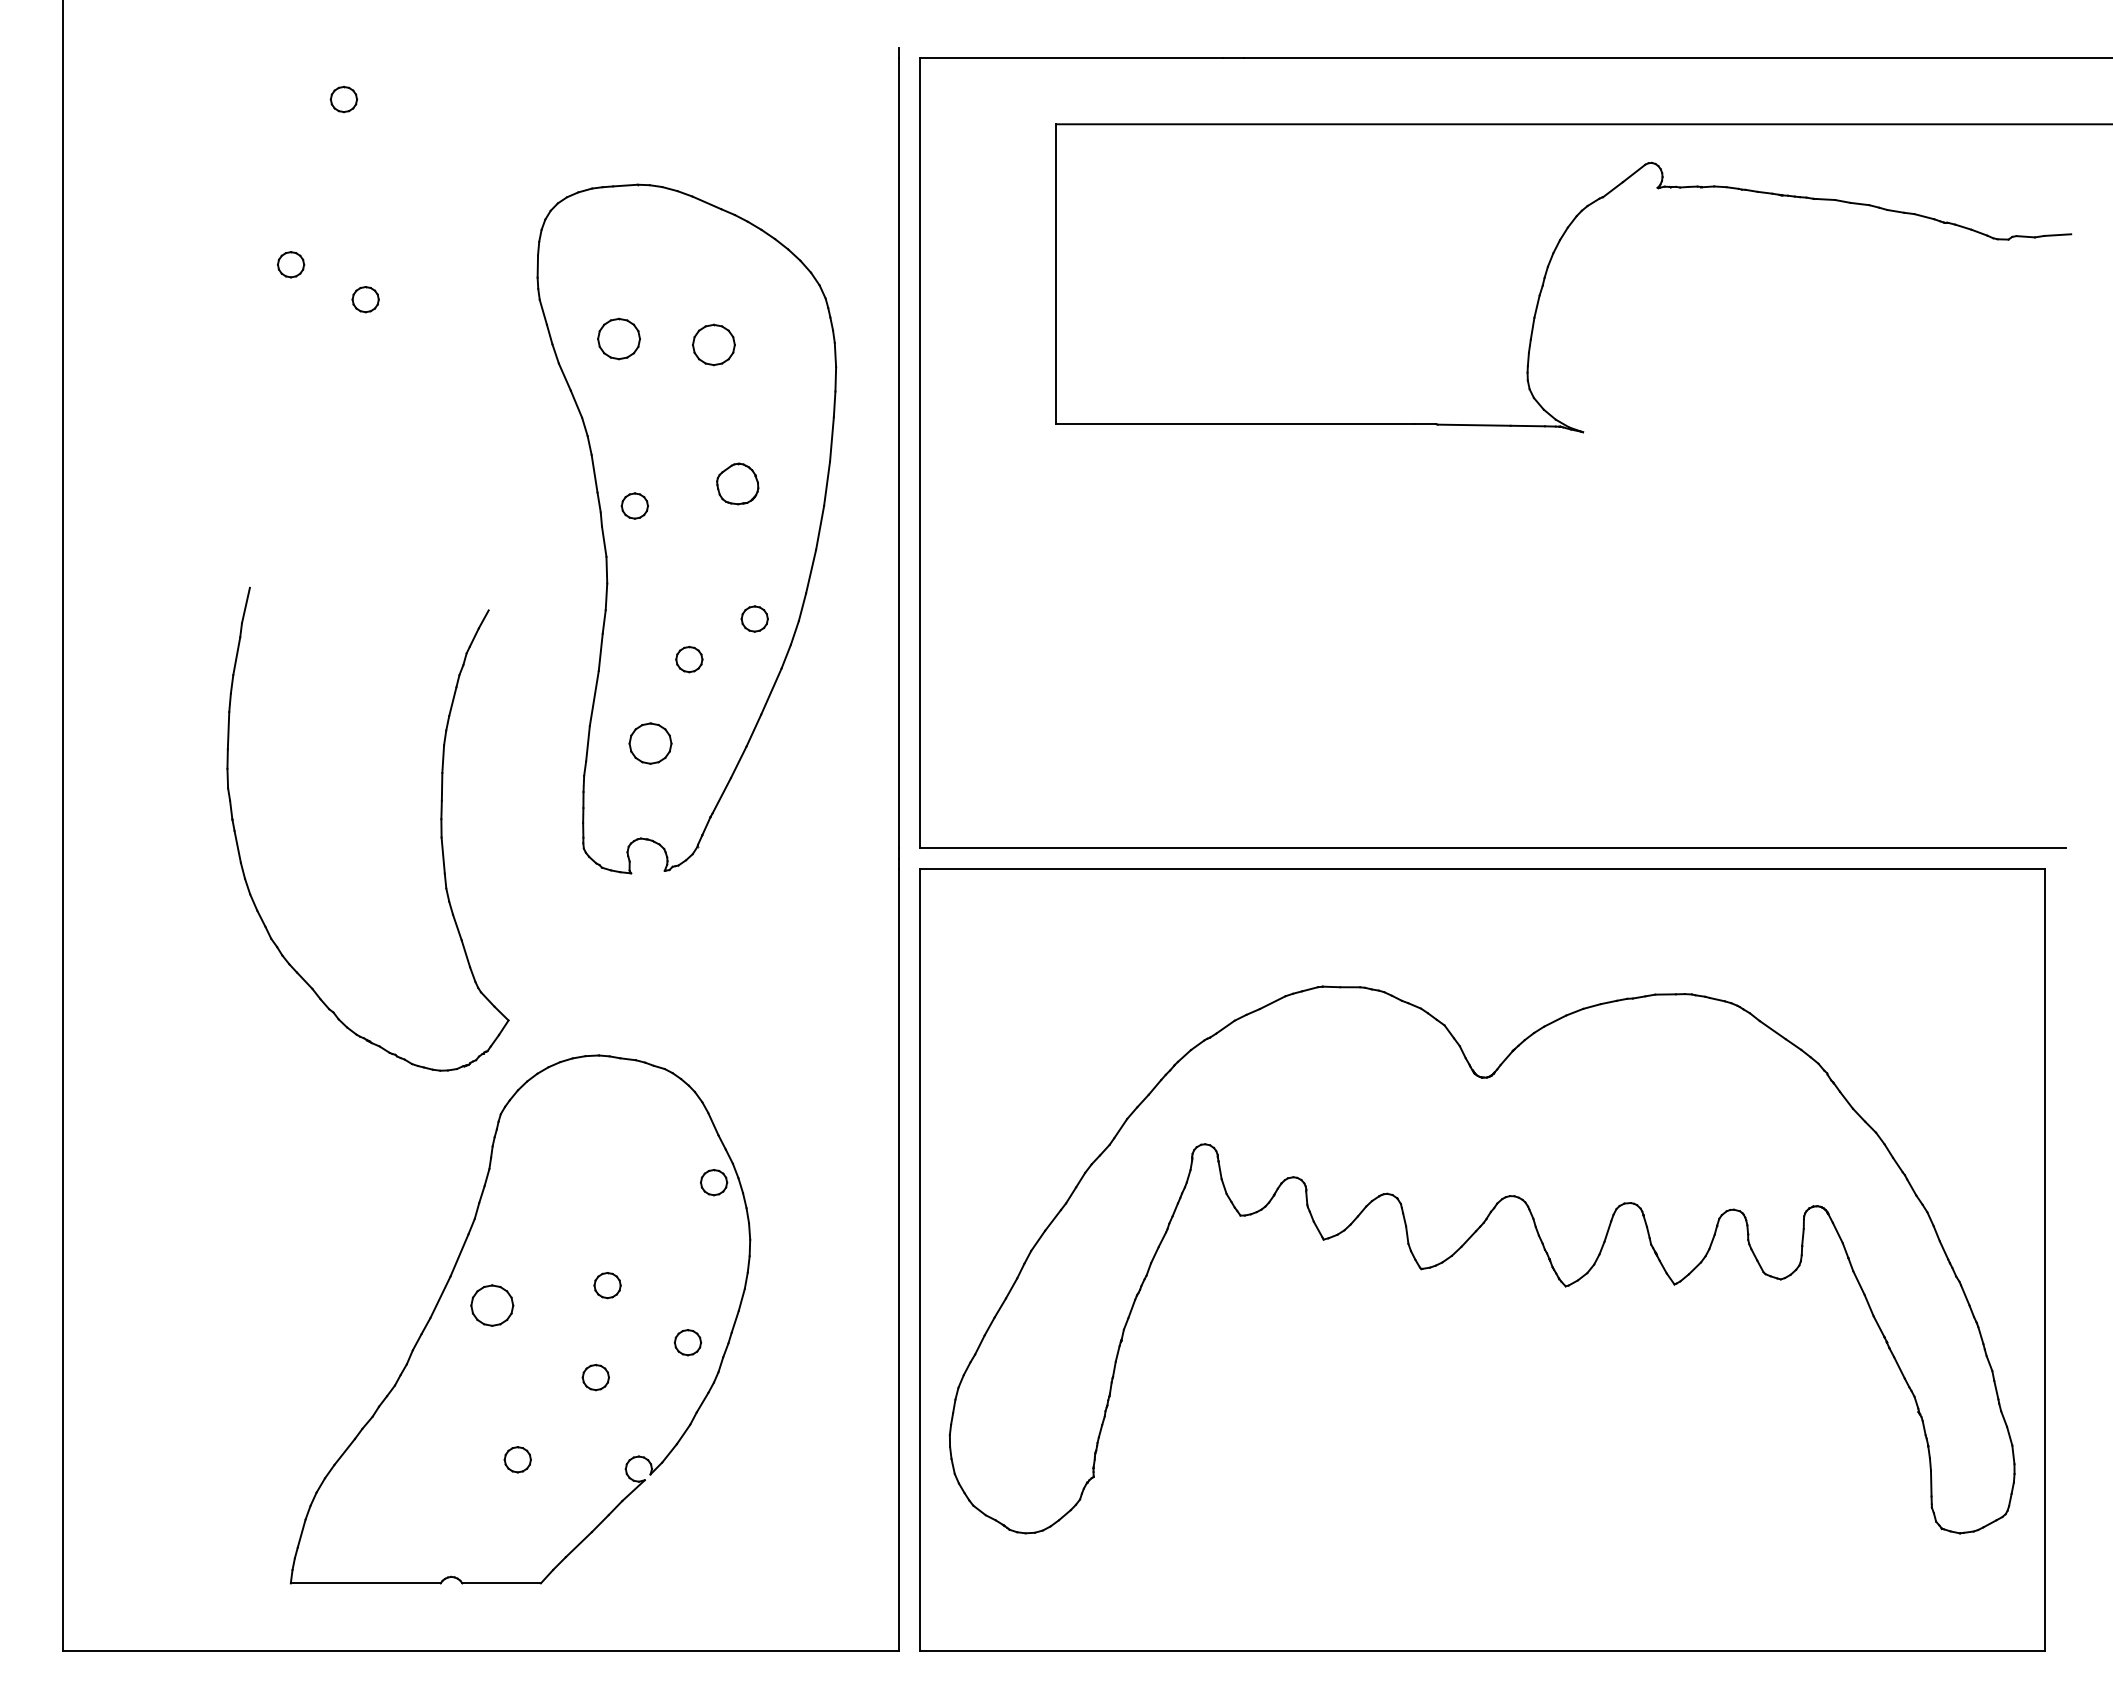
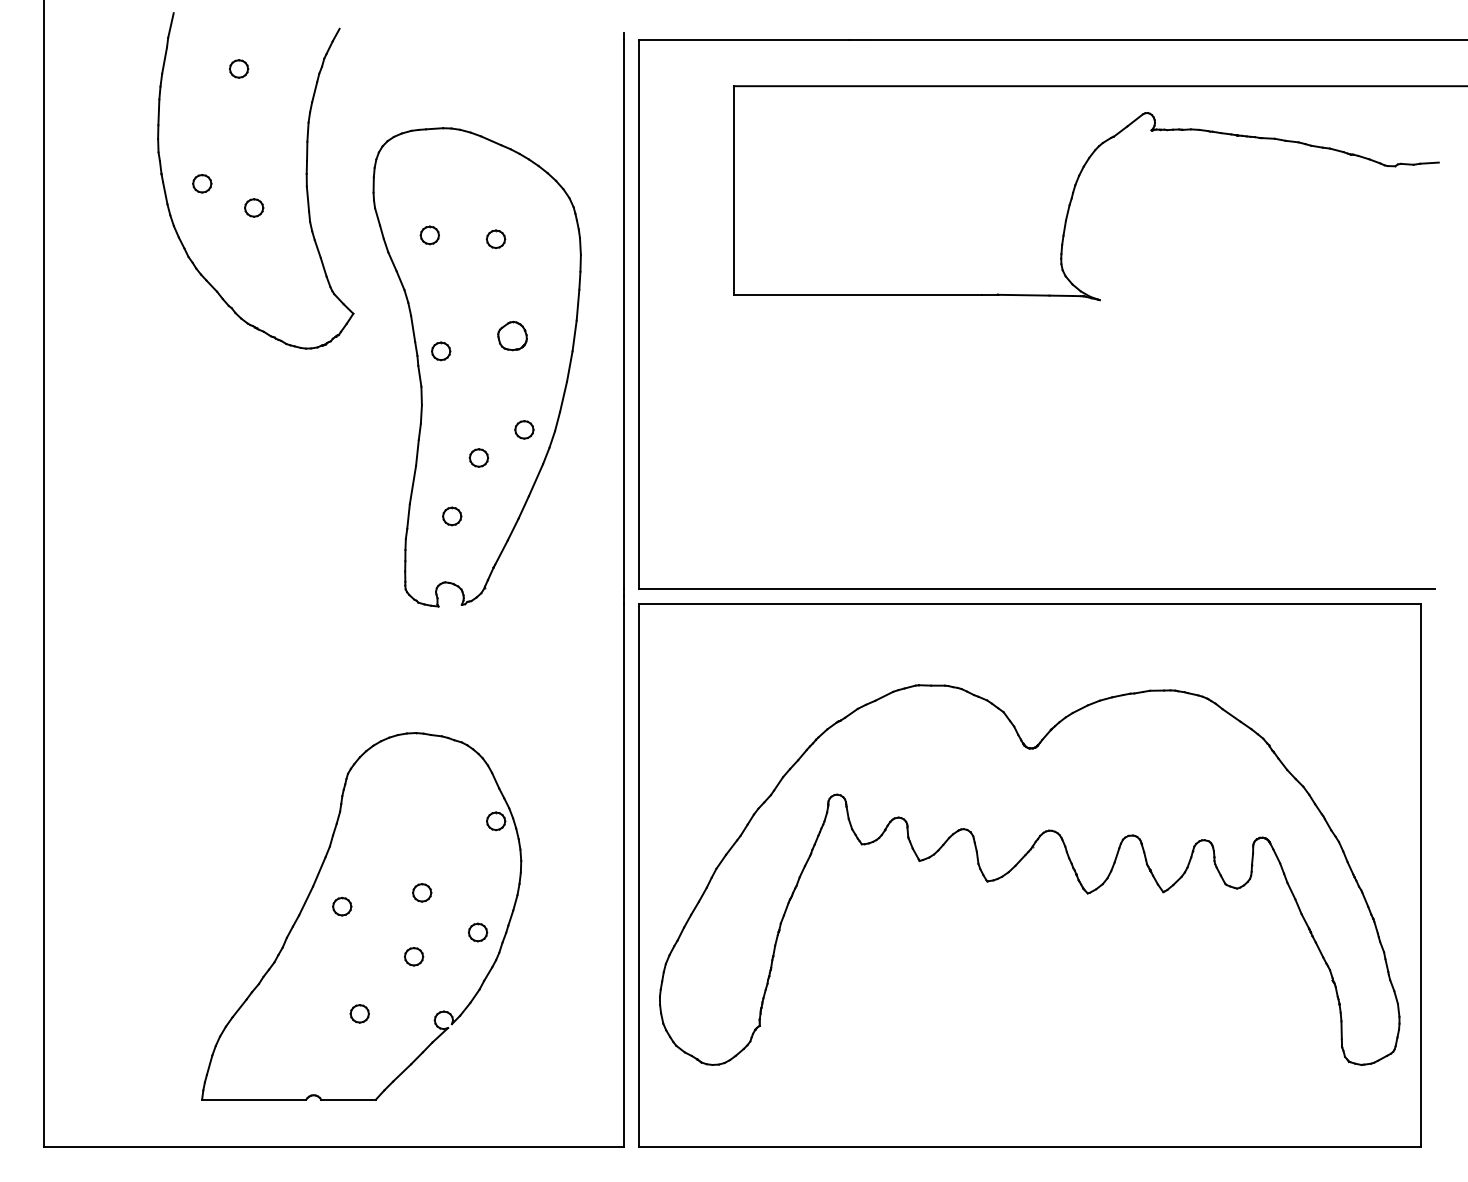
part: (618, 339) -> (429, 235), size x0.62
part: (713, 343) -> (495, 238), size x0.62
part: (651, 743) -> (452, 516), size x0.62
part: (439, 828) -> (305, 180), moved
part: (492, 1305) -> (342, 906), size x0.62

